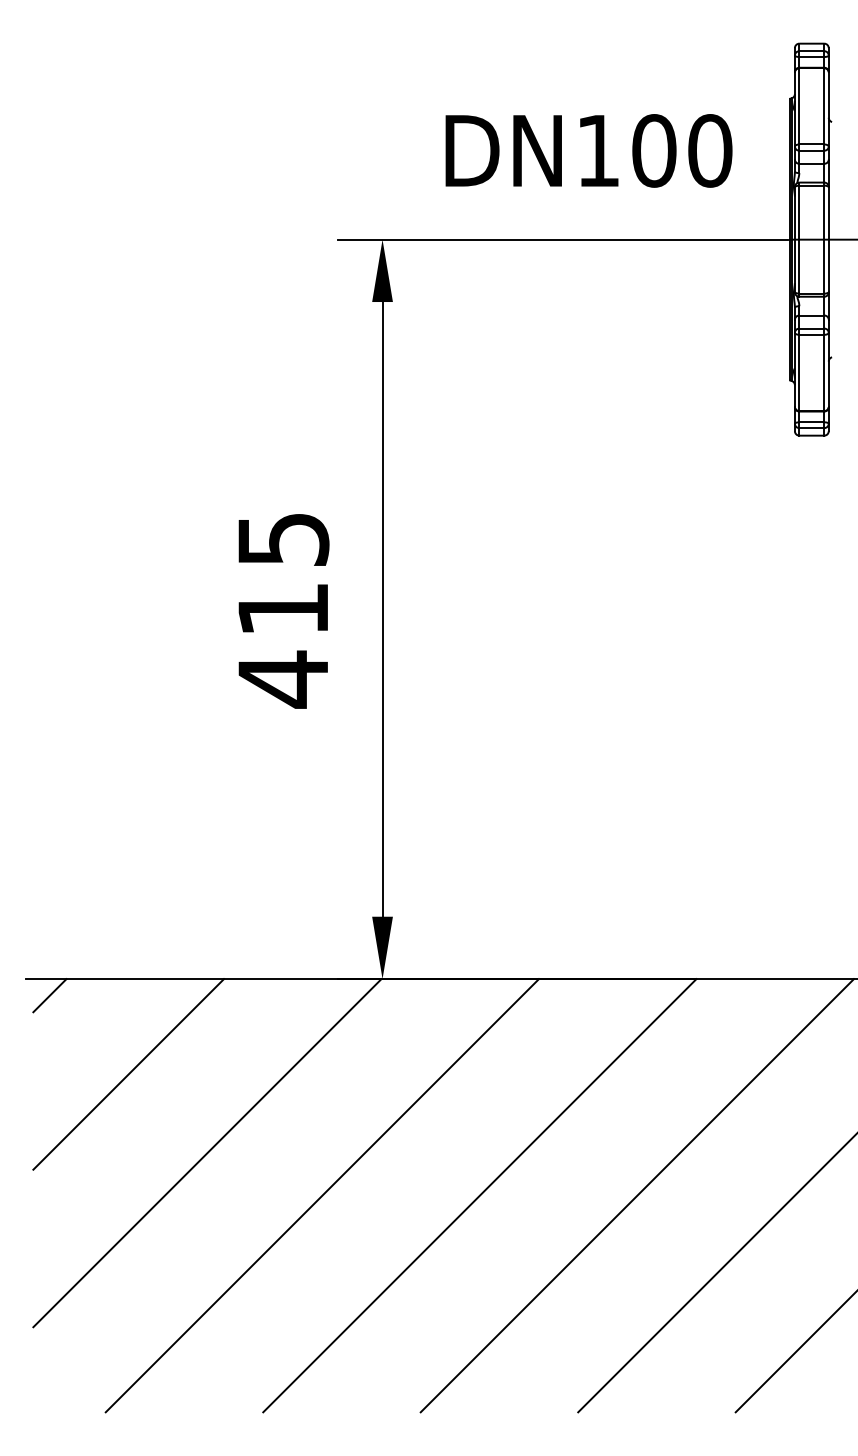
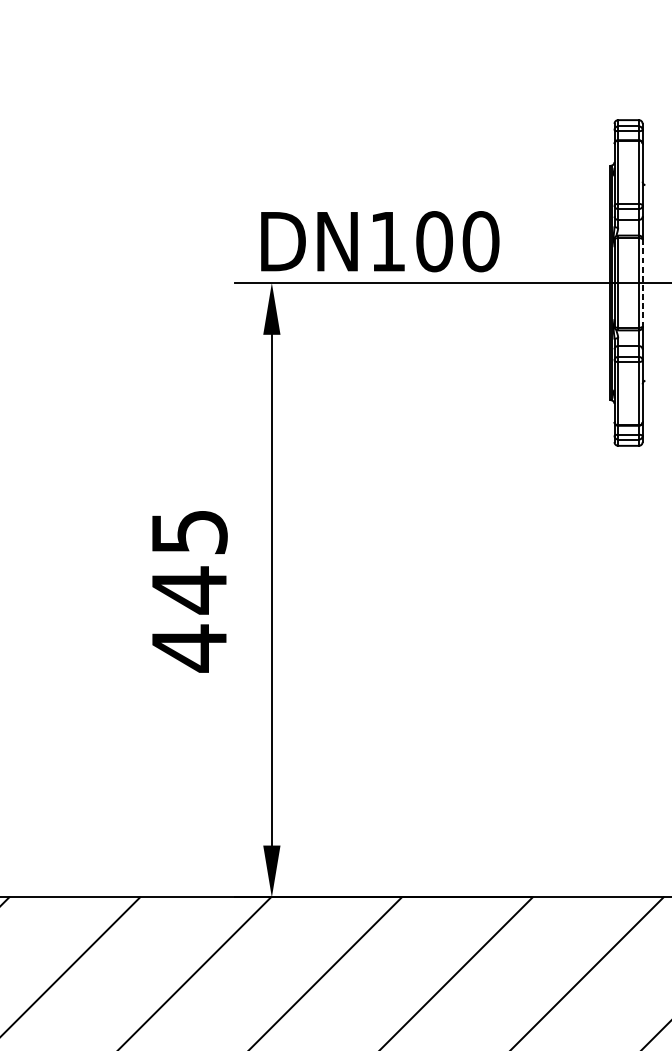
text: (588, 150) -> (379, 241), moved
line: (828, 239) -> (642, 282), solid -> dashed
text: (282, 609) -> (188, 590), 415 -> 445

